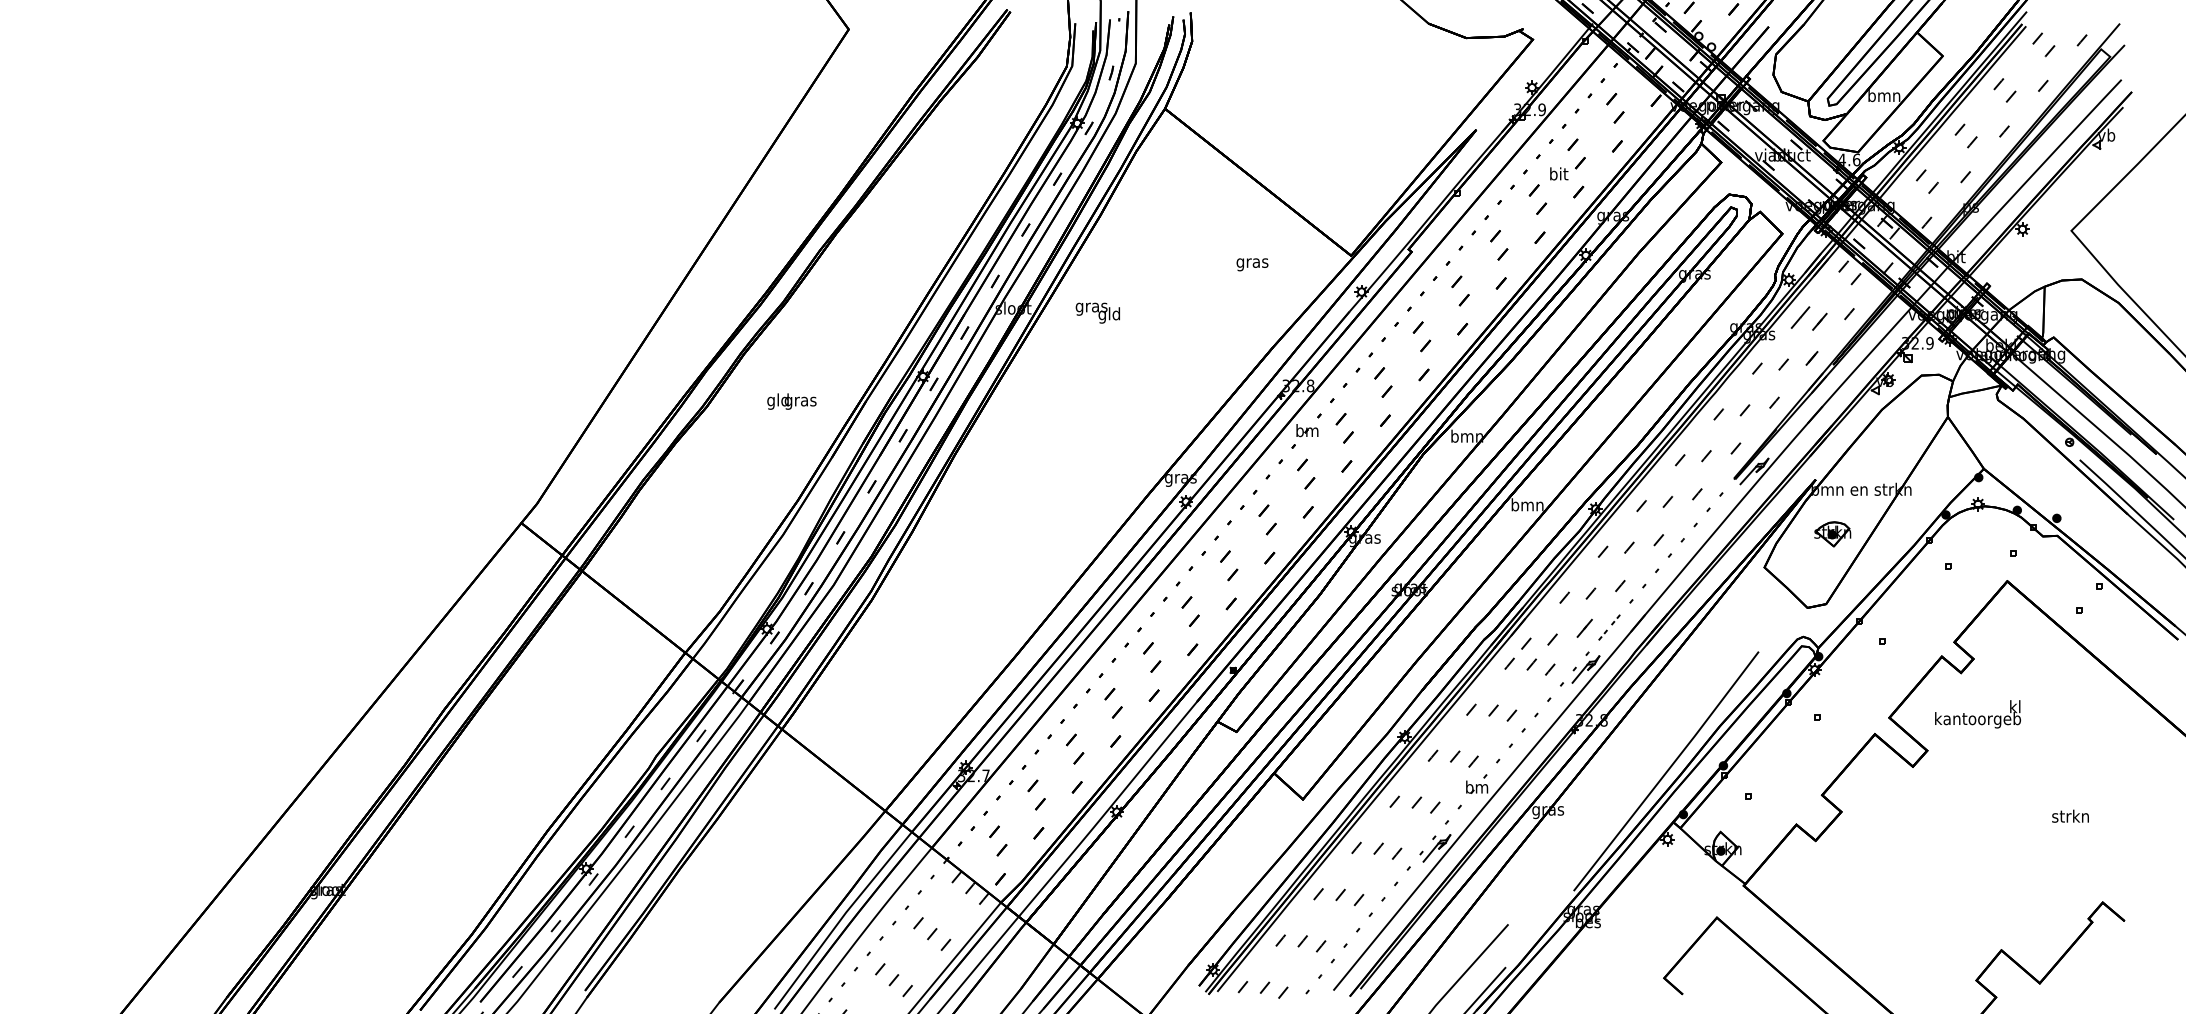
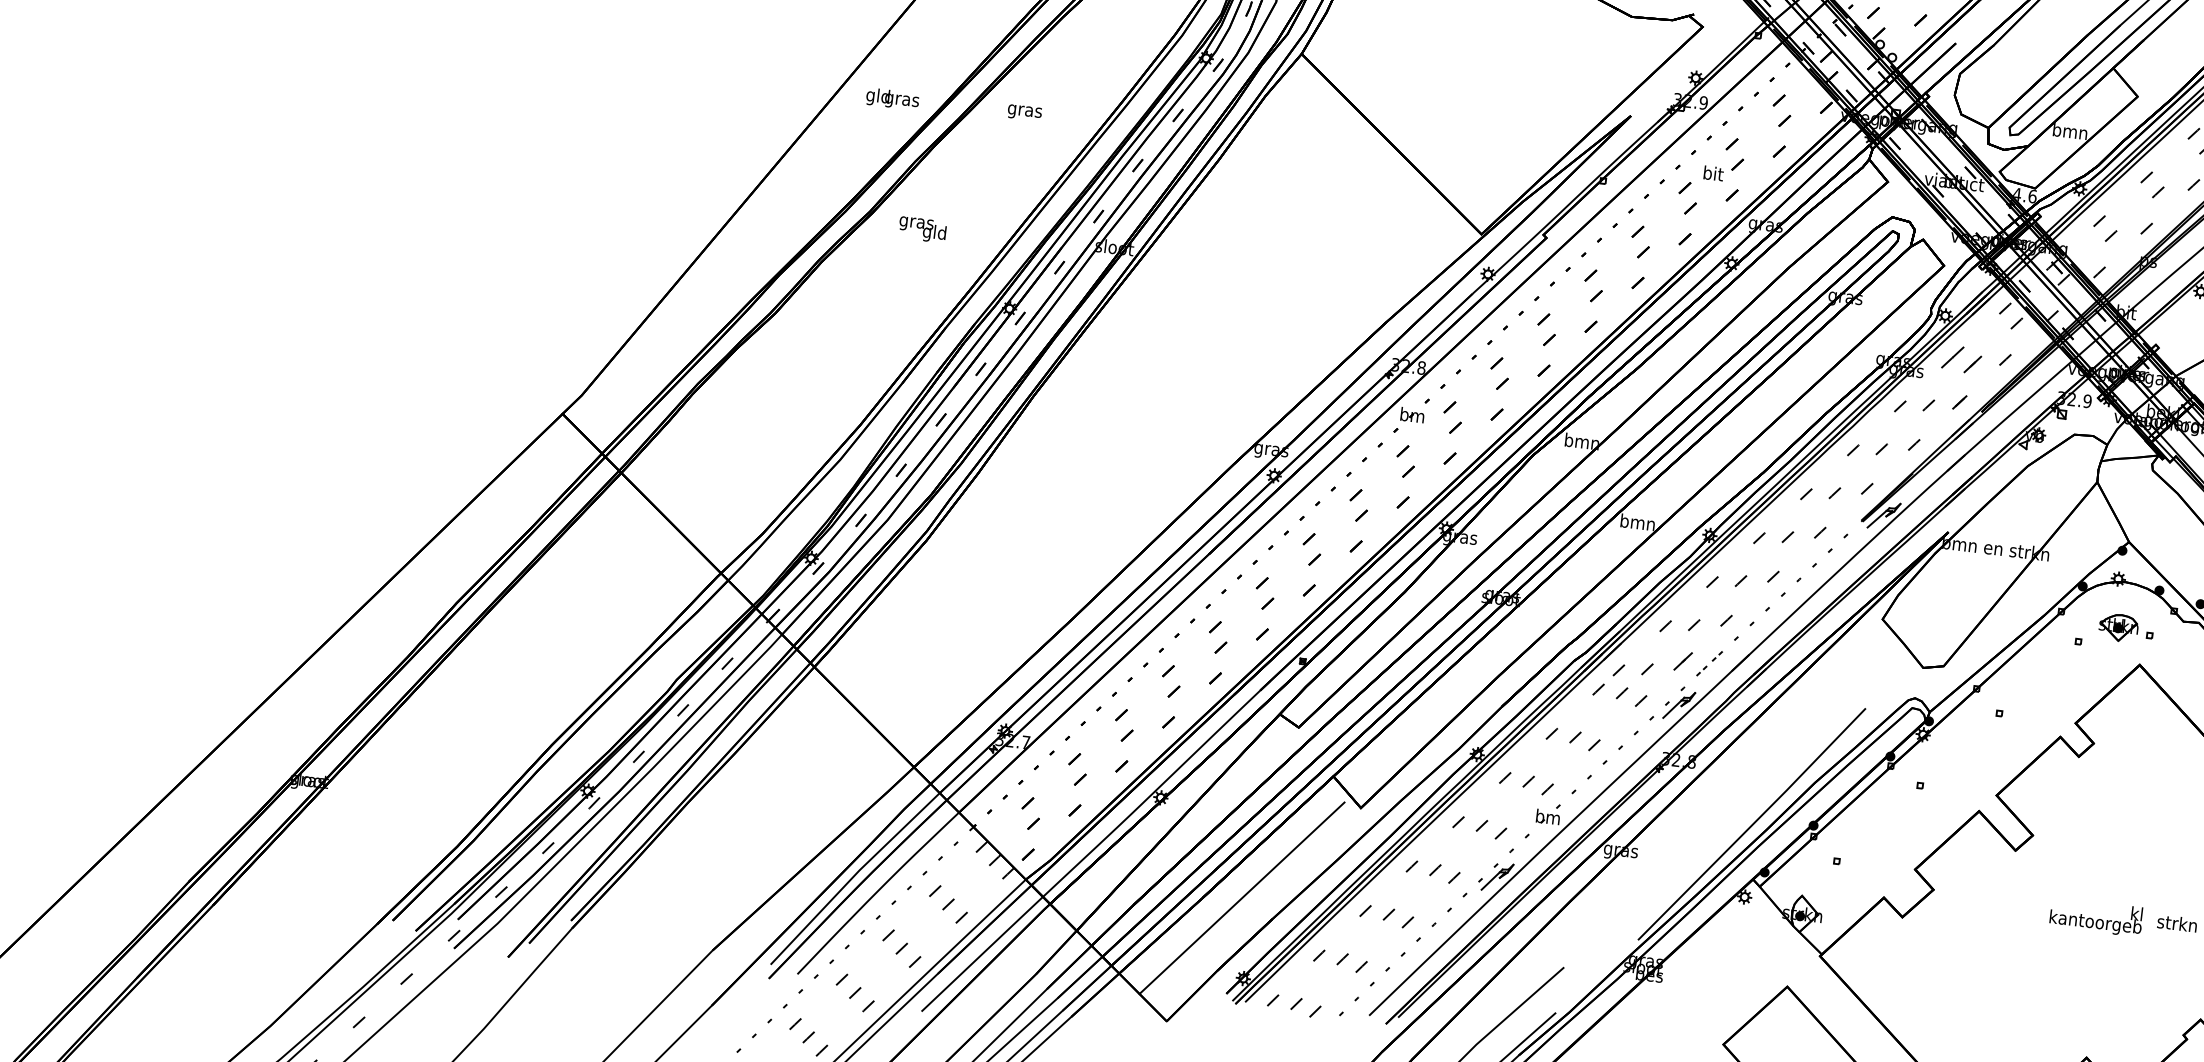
text: (1252, 264) -> (1024, 112), moved
text: (1097, 312) -> (922, 229), moved
text: (791, 401) -> (892, 98), moved
part: (1832, 534) -> (2118, 628), moved
text: (1977, 714) -> (2095, 917), moved
line: (1202, 895) -> (1241, 897), added

